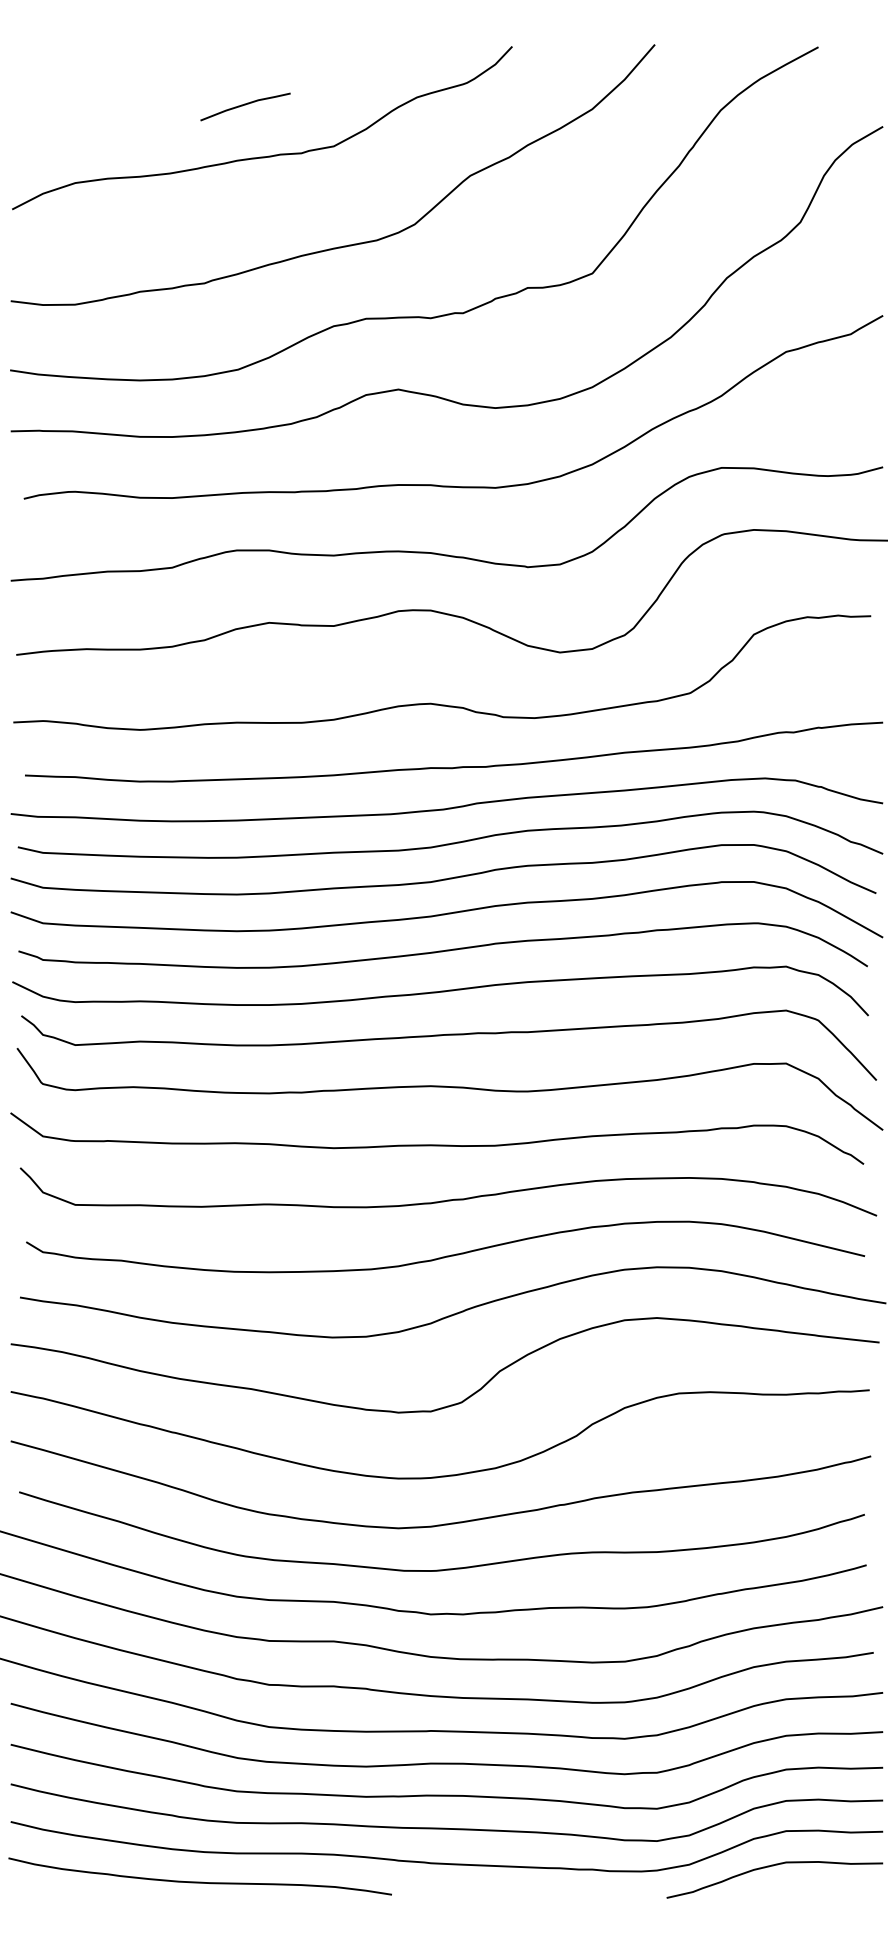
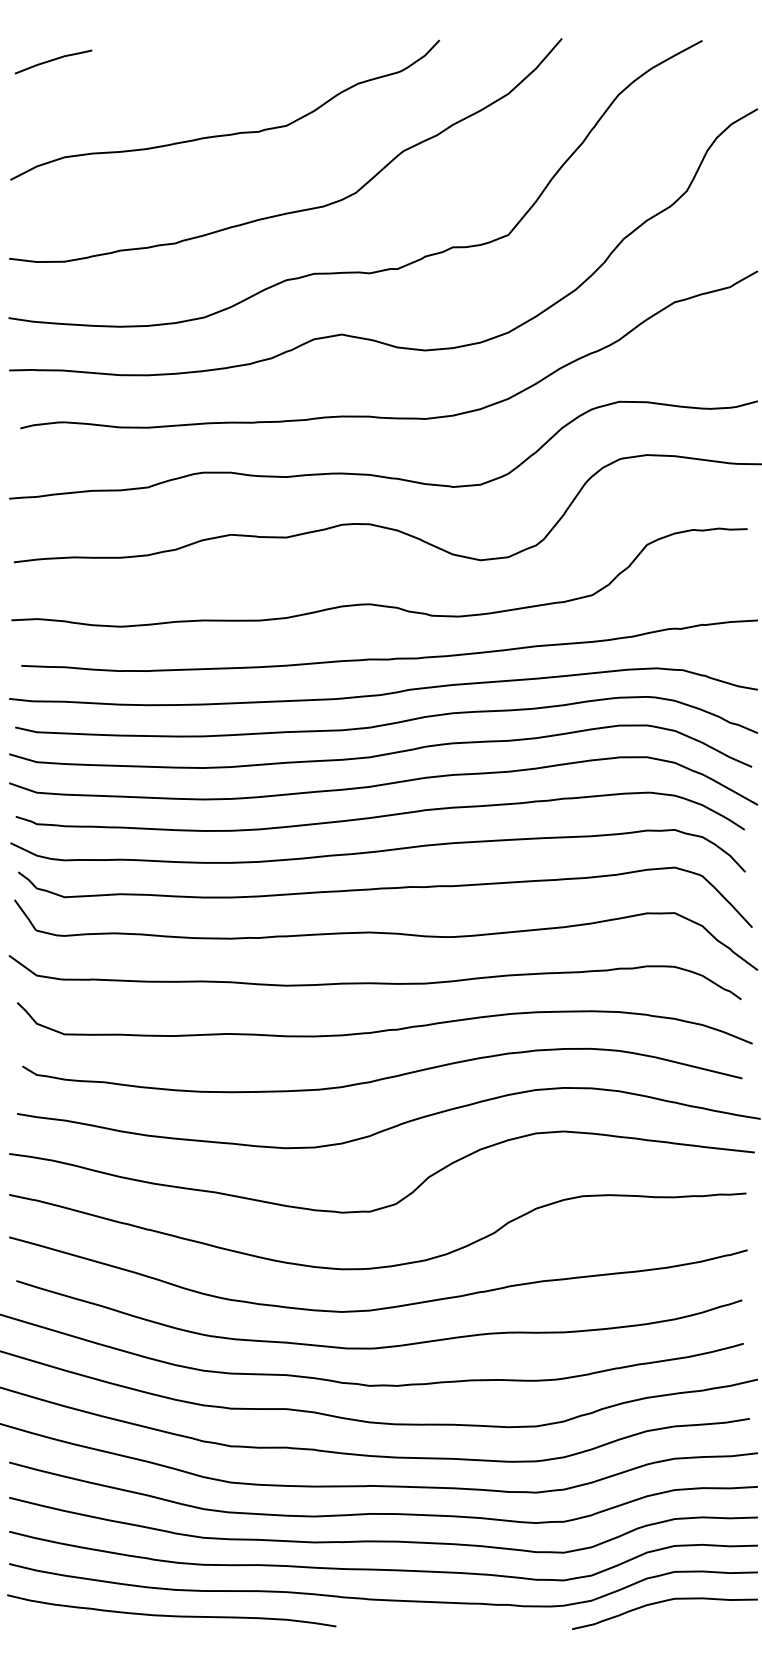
line: (245, 105) -> (53, 60), moved

